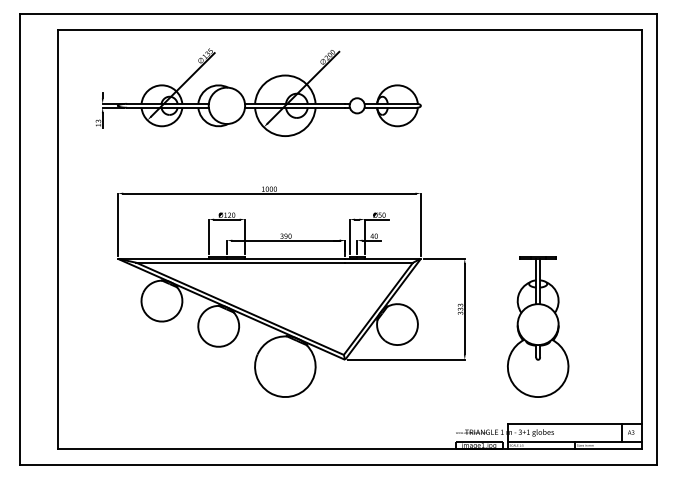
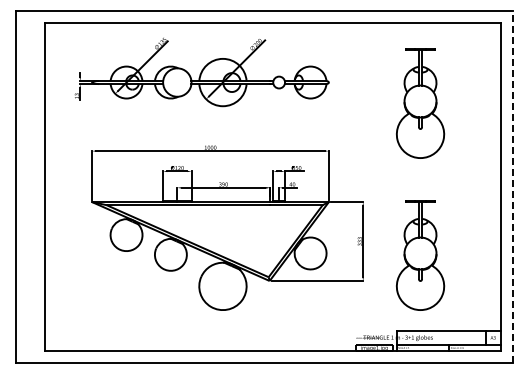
part: (538, 132) -> (420, 103), added
line: (657, 238) -> (513, 186), solid -> dashed

